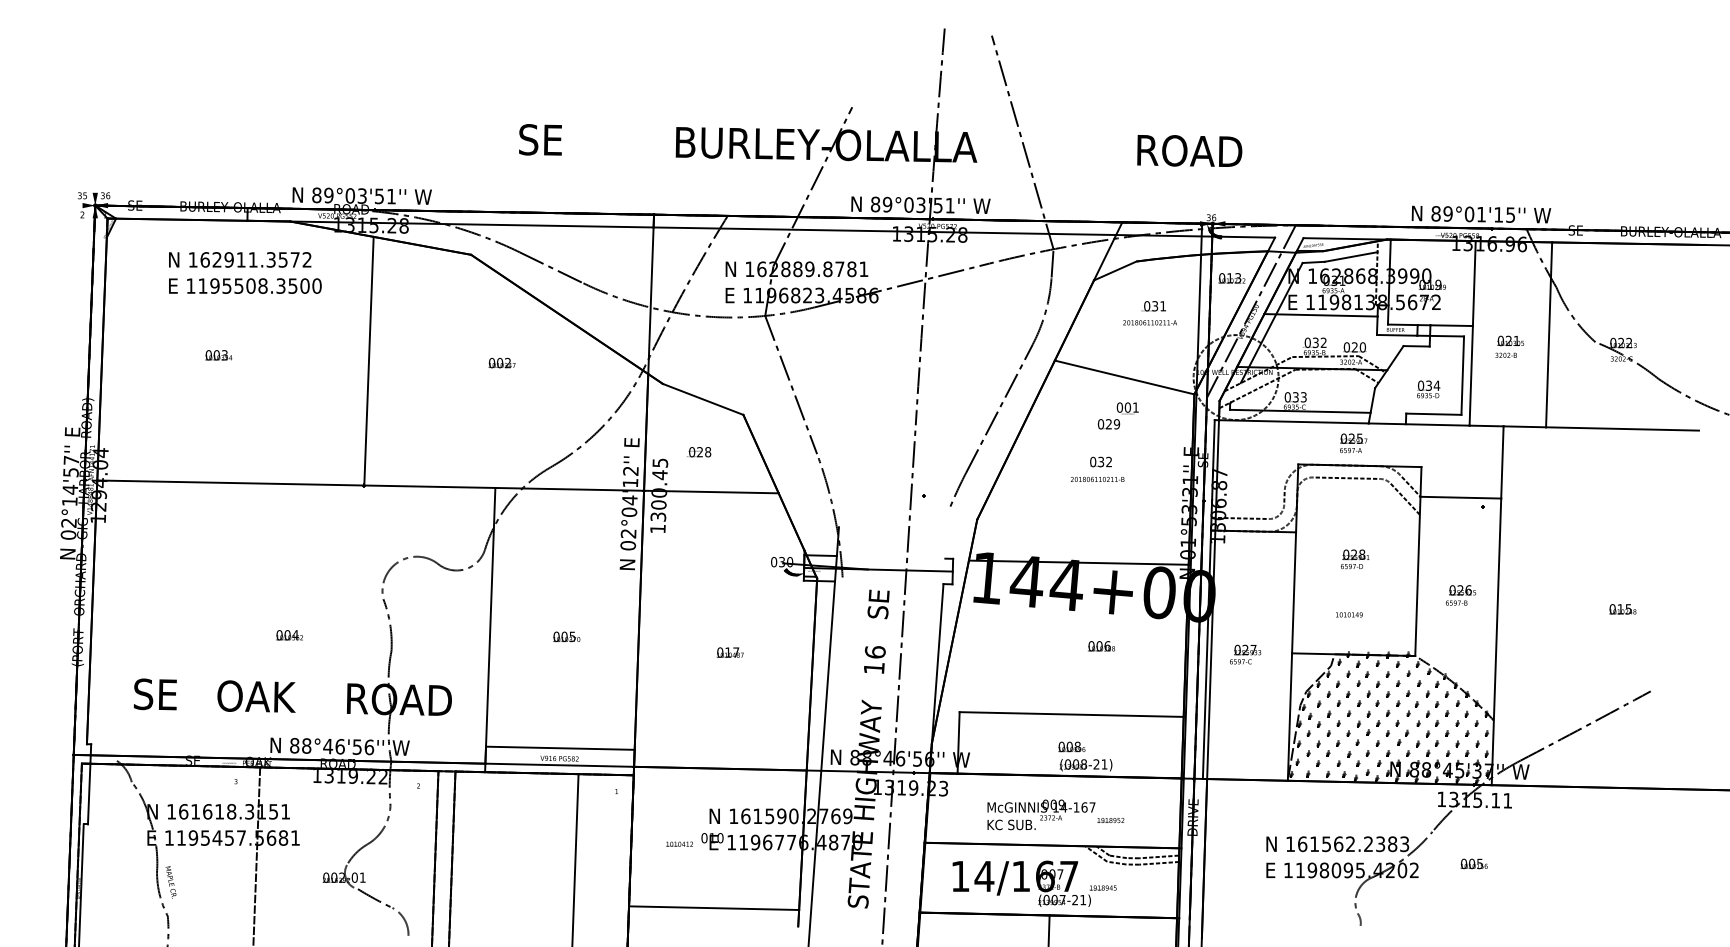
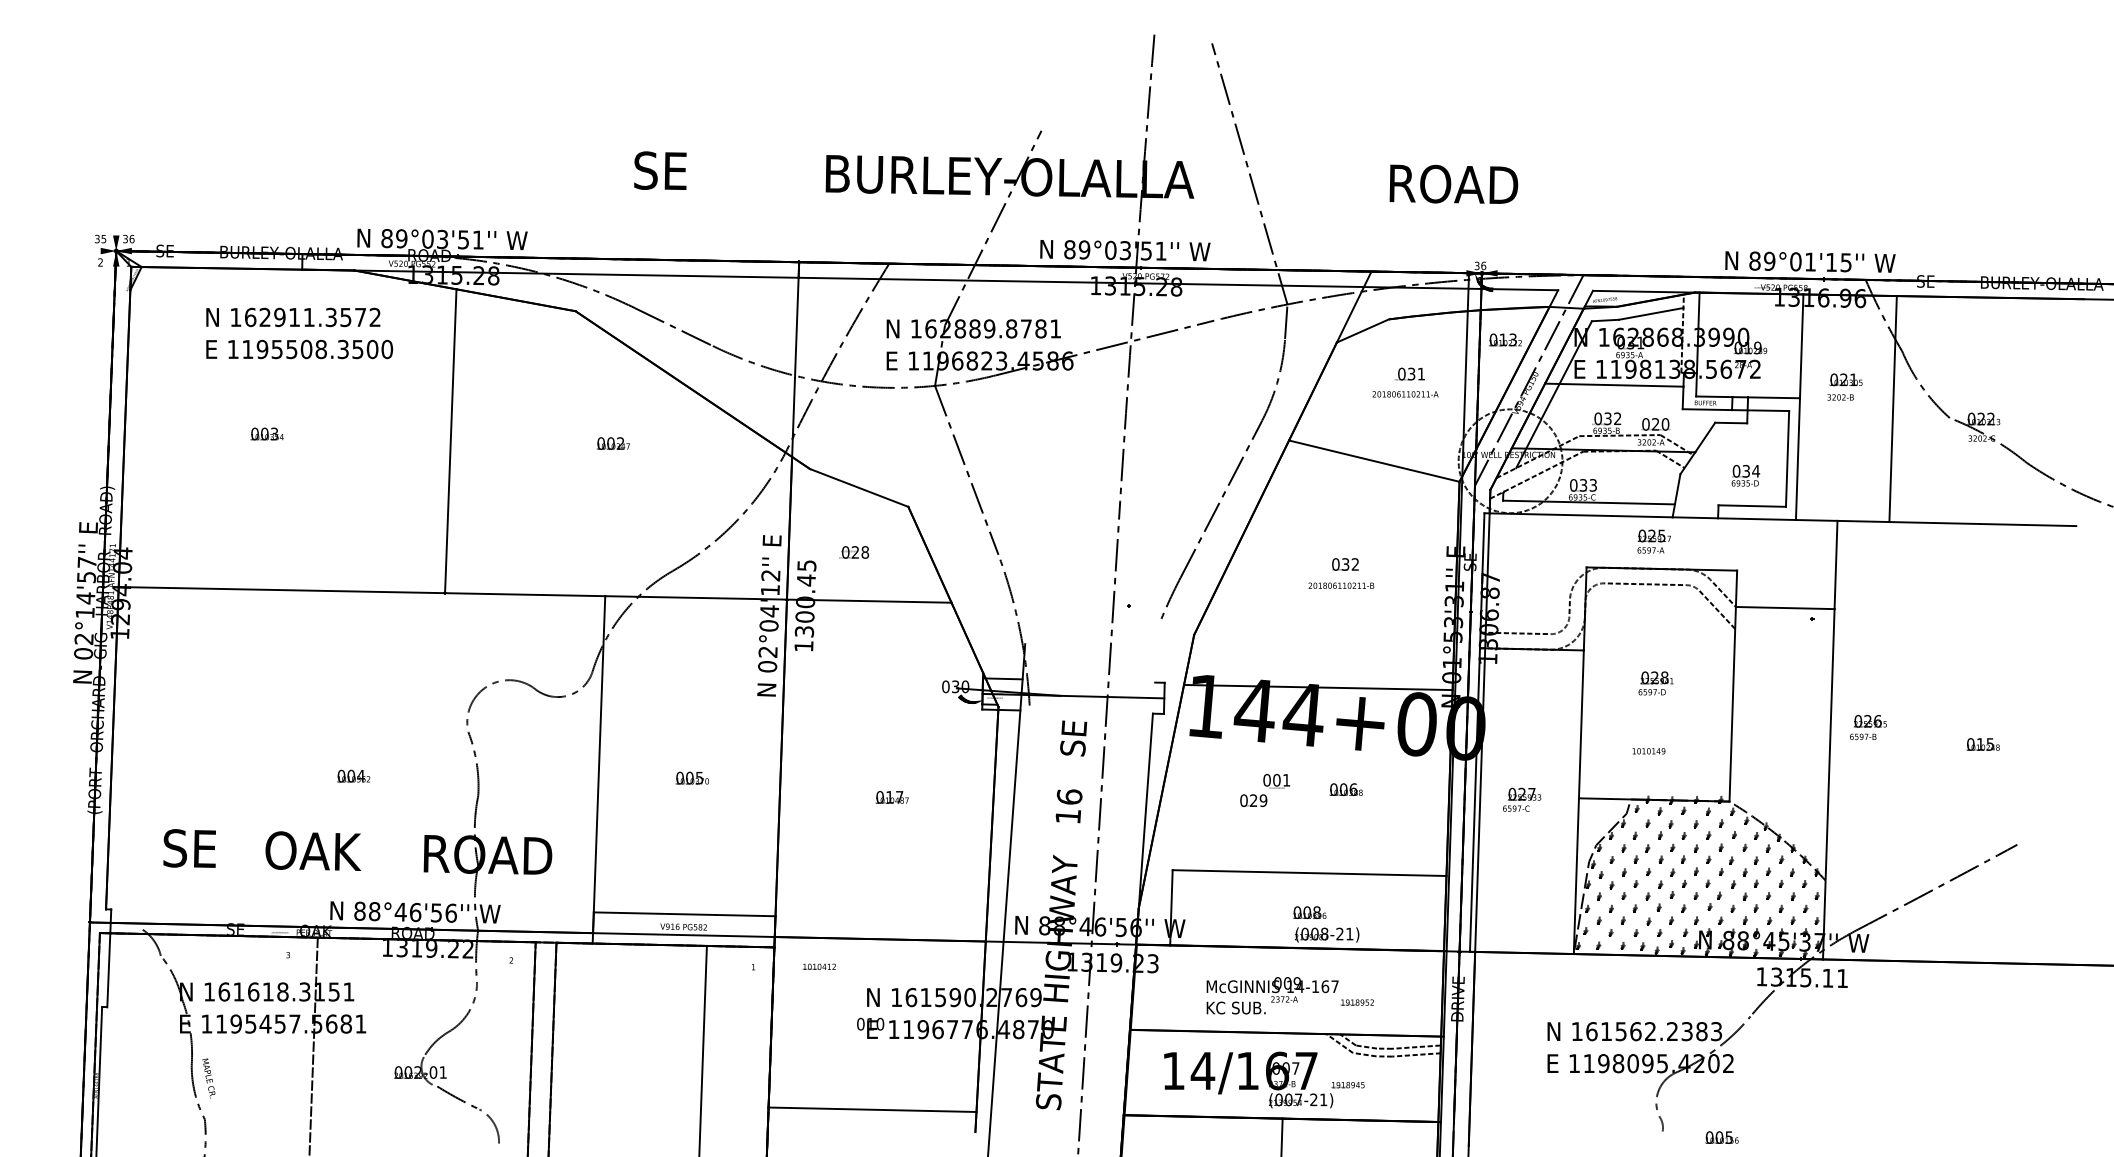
text: (1509, 346) -> (1844, 386), moved
text: (1118, 415) -> (1265, 789), moved
text: (1460, 595) -> (1867, 727), moved
text: (679, 843) -> (819, 965), moved
text: (1473, 863) -> (1721, 1137), moved

